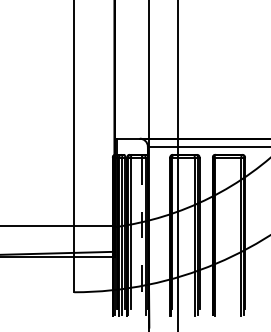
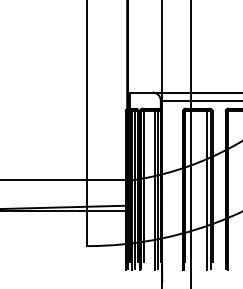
line: (141, 237) -> (154, 191), dashed -> solid

